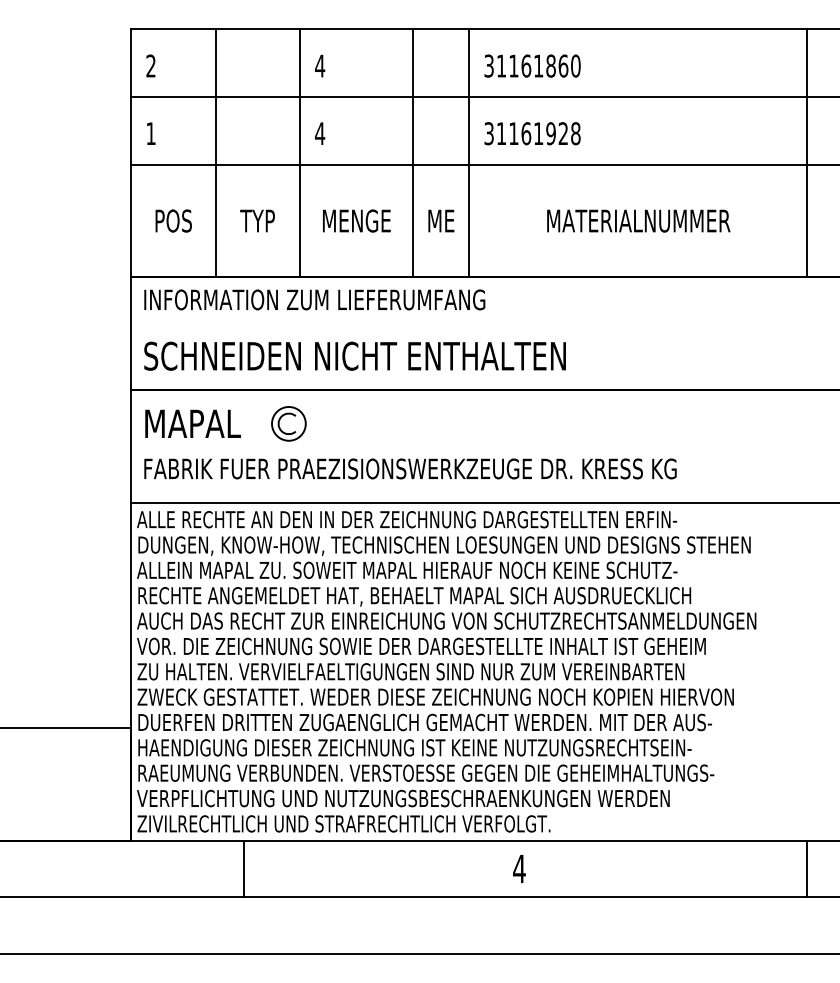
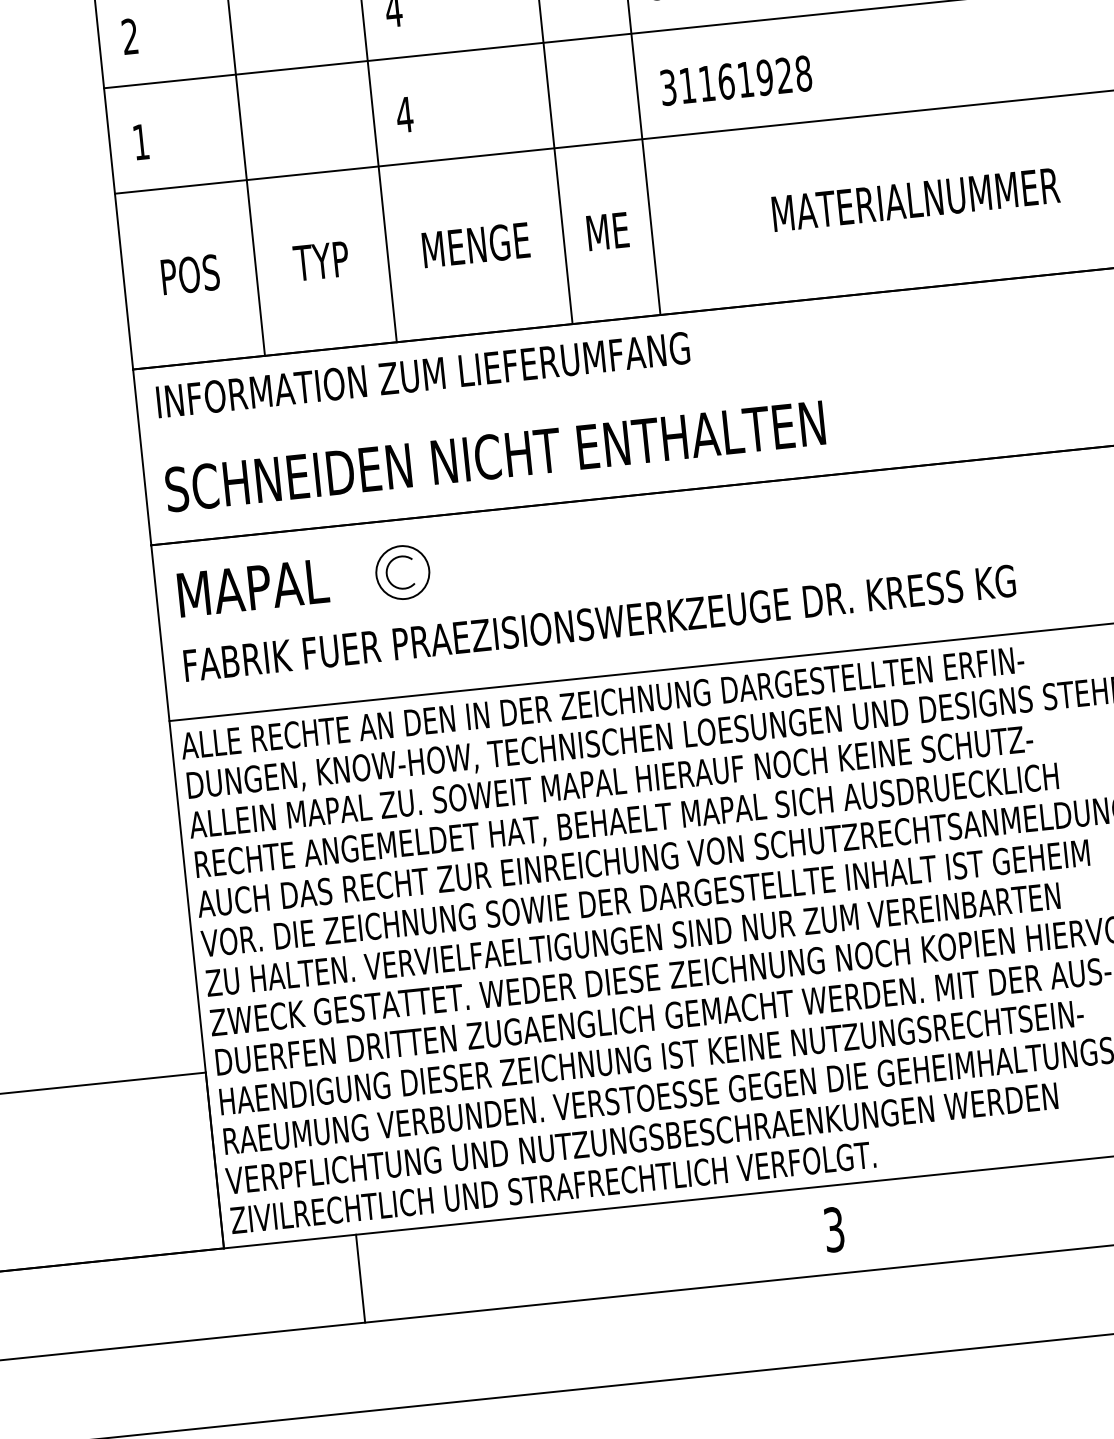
line: (243, 868) -> (360, 1277), moved
text: (519, 868) -> (834, 1228), 4 -> 3

